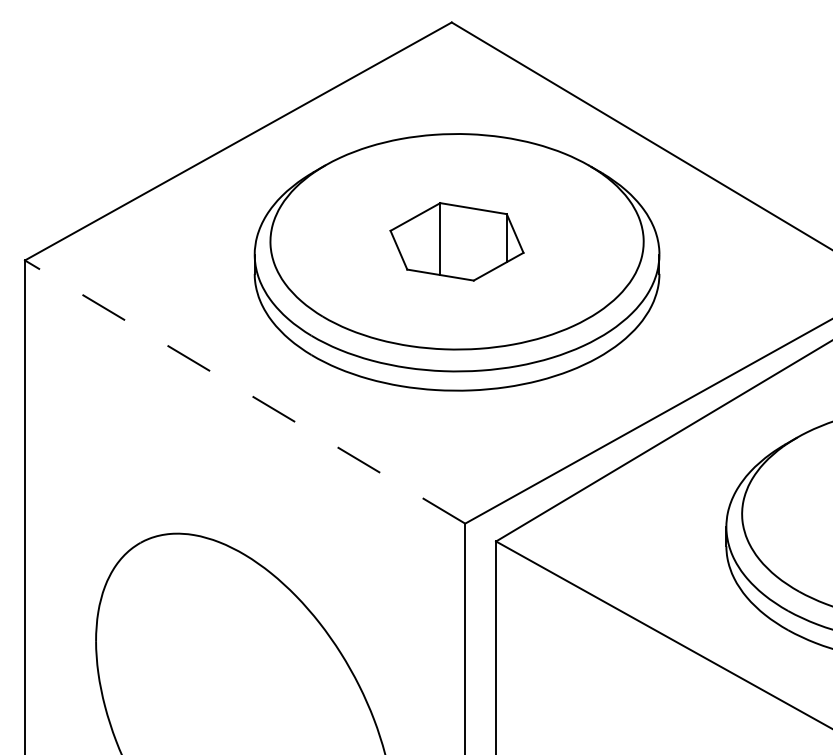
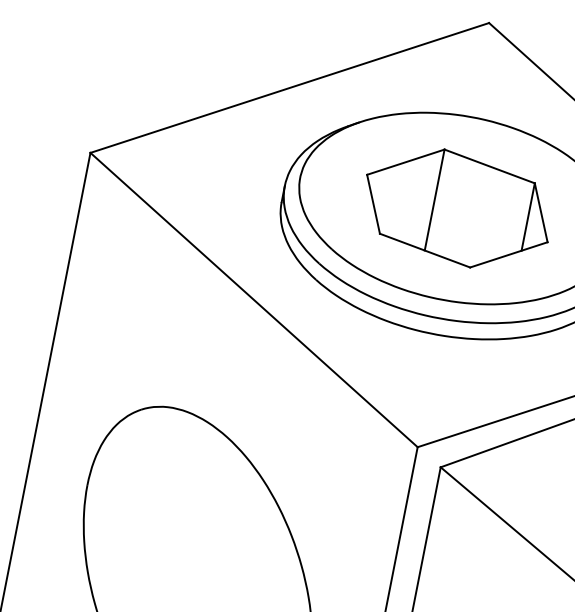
part: (456, 241) -> (456, 208), size x1.67
line: (244, 391) -> (253, 299), dashed -> solid

